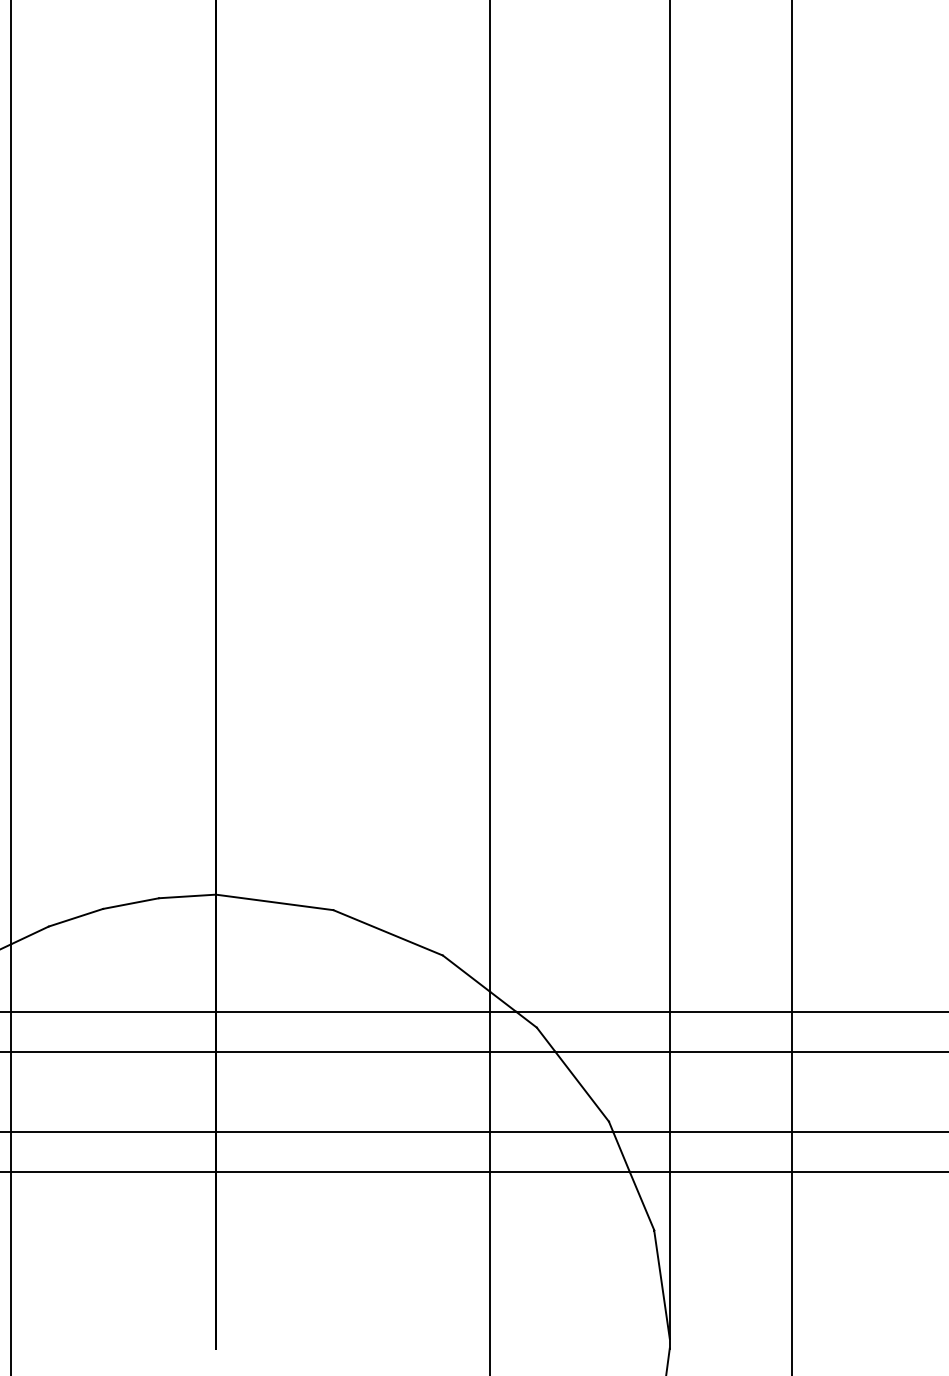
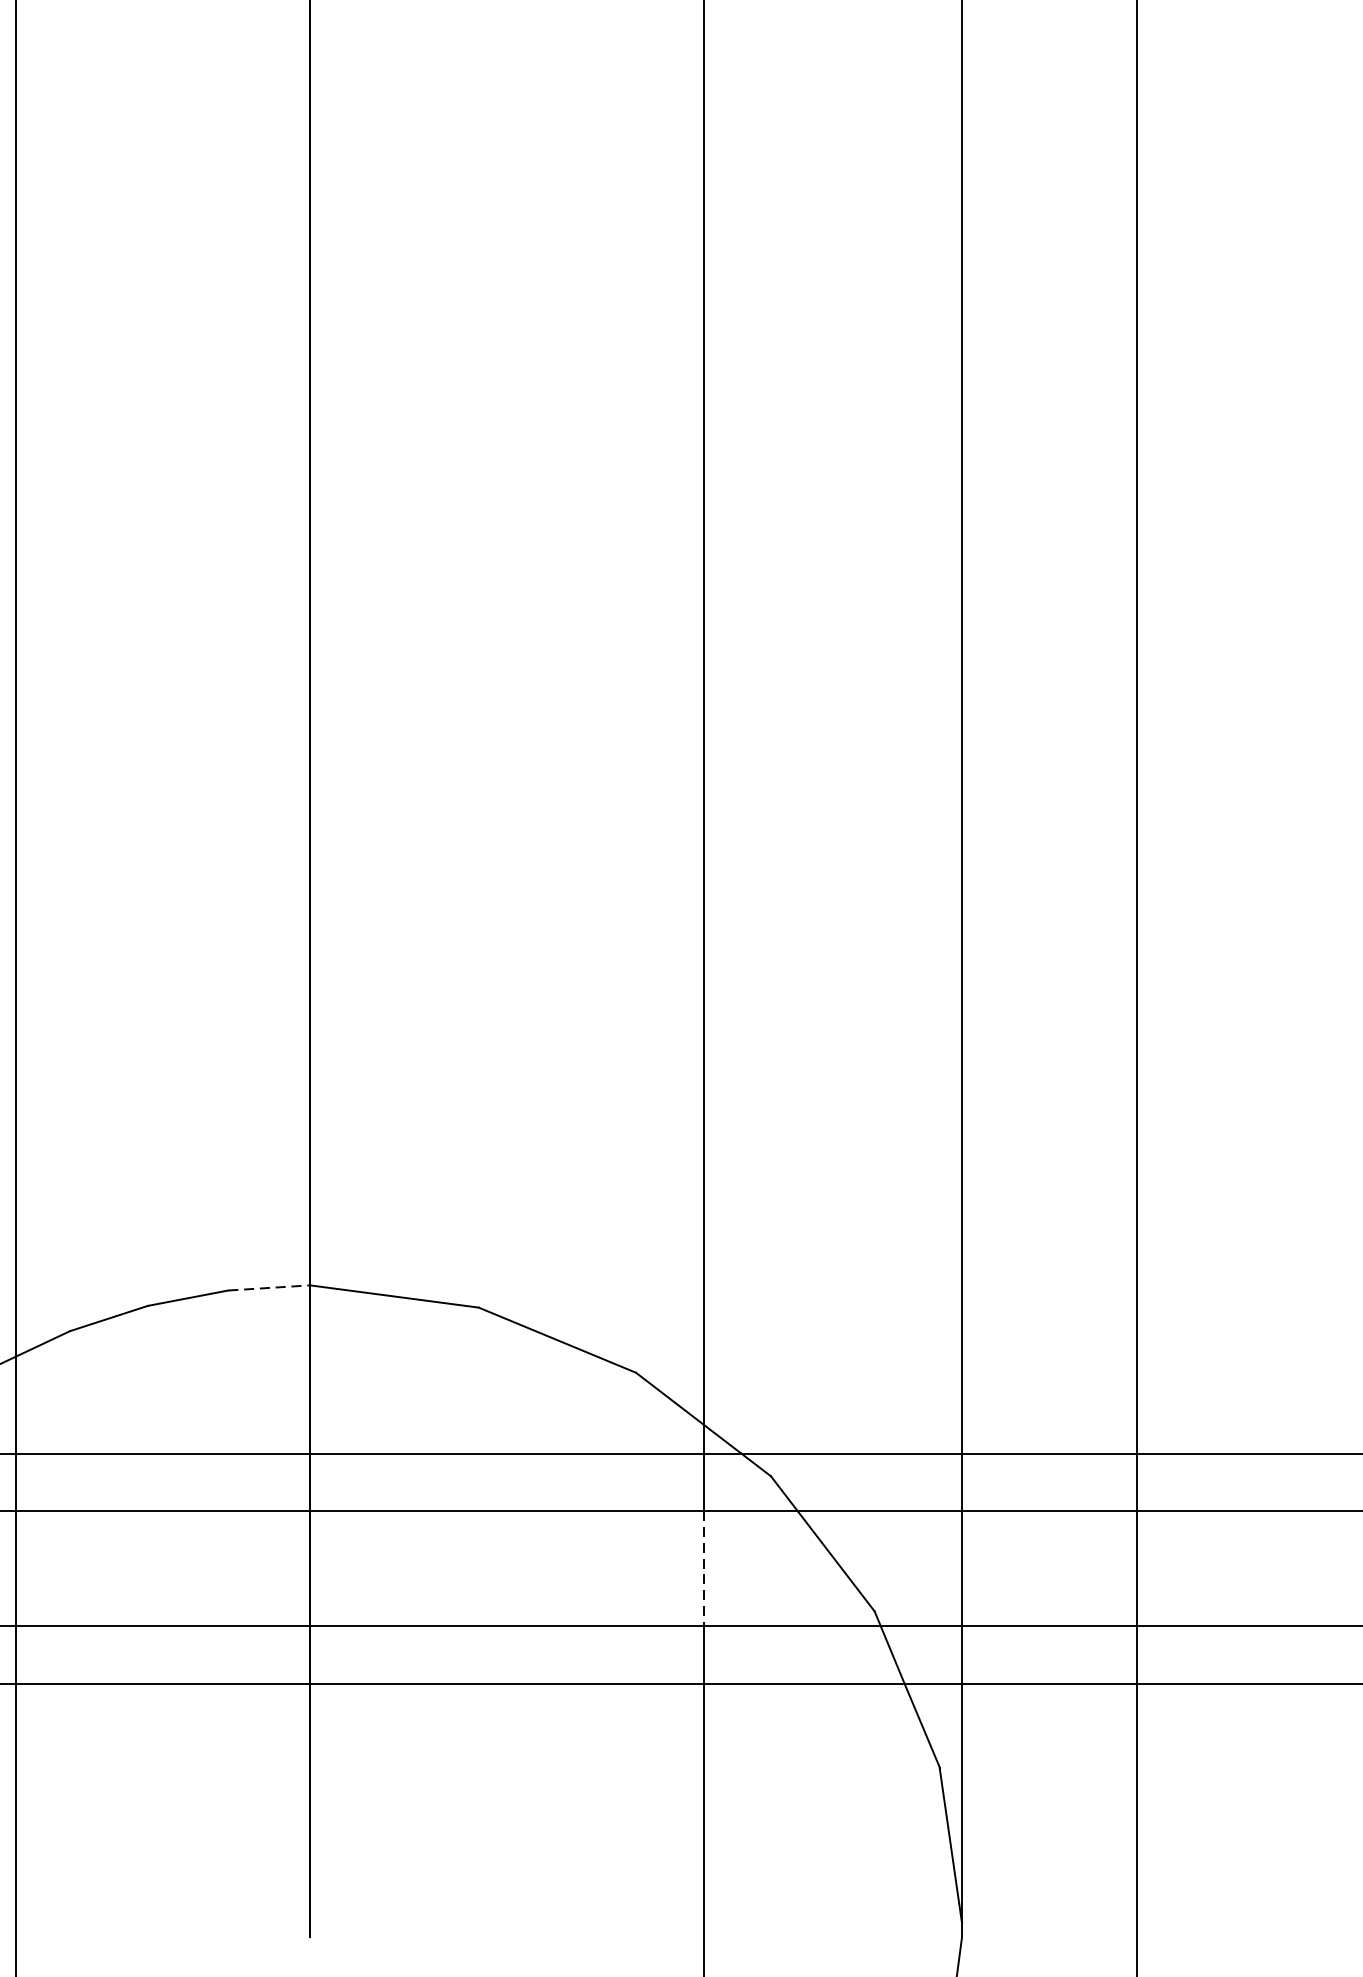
line: (187, 896) -> (269, 1288), solid -> dashed
line: (490, 1092) -> (704, 1569), solid -> dashed

